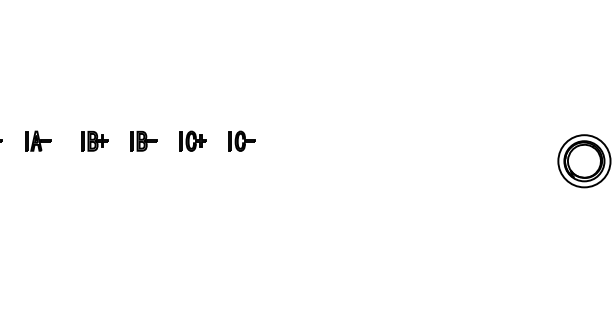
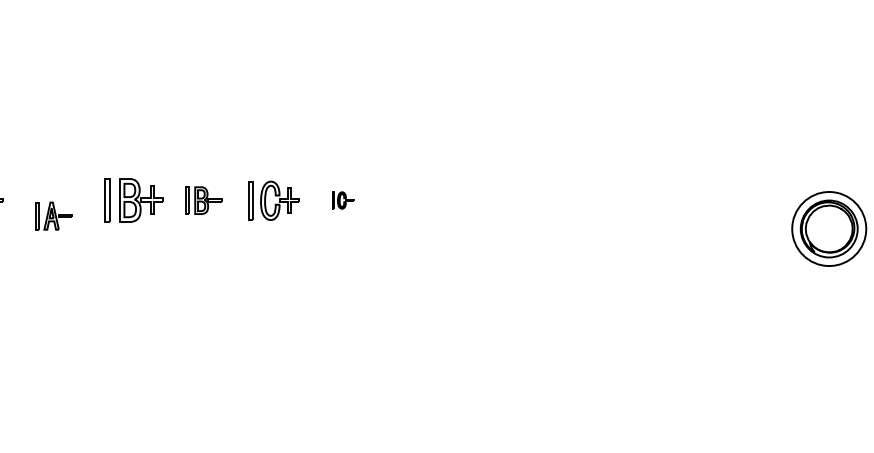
part: (38, 140) -> (54, 215), moved
part: (192, 140) -> (273, 199), size x1.4
part: (241, 140) -> (342, 199), size x0.6
part: (94, 141) -> (134, 200), size x1.6

